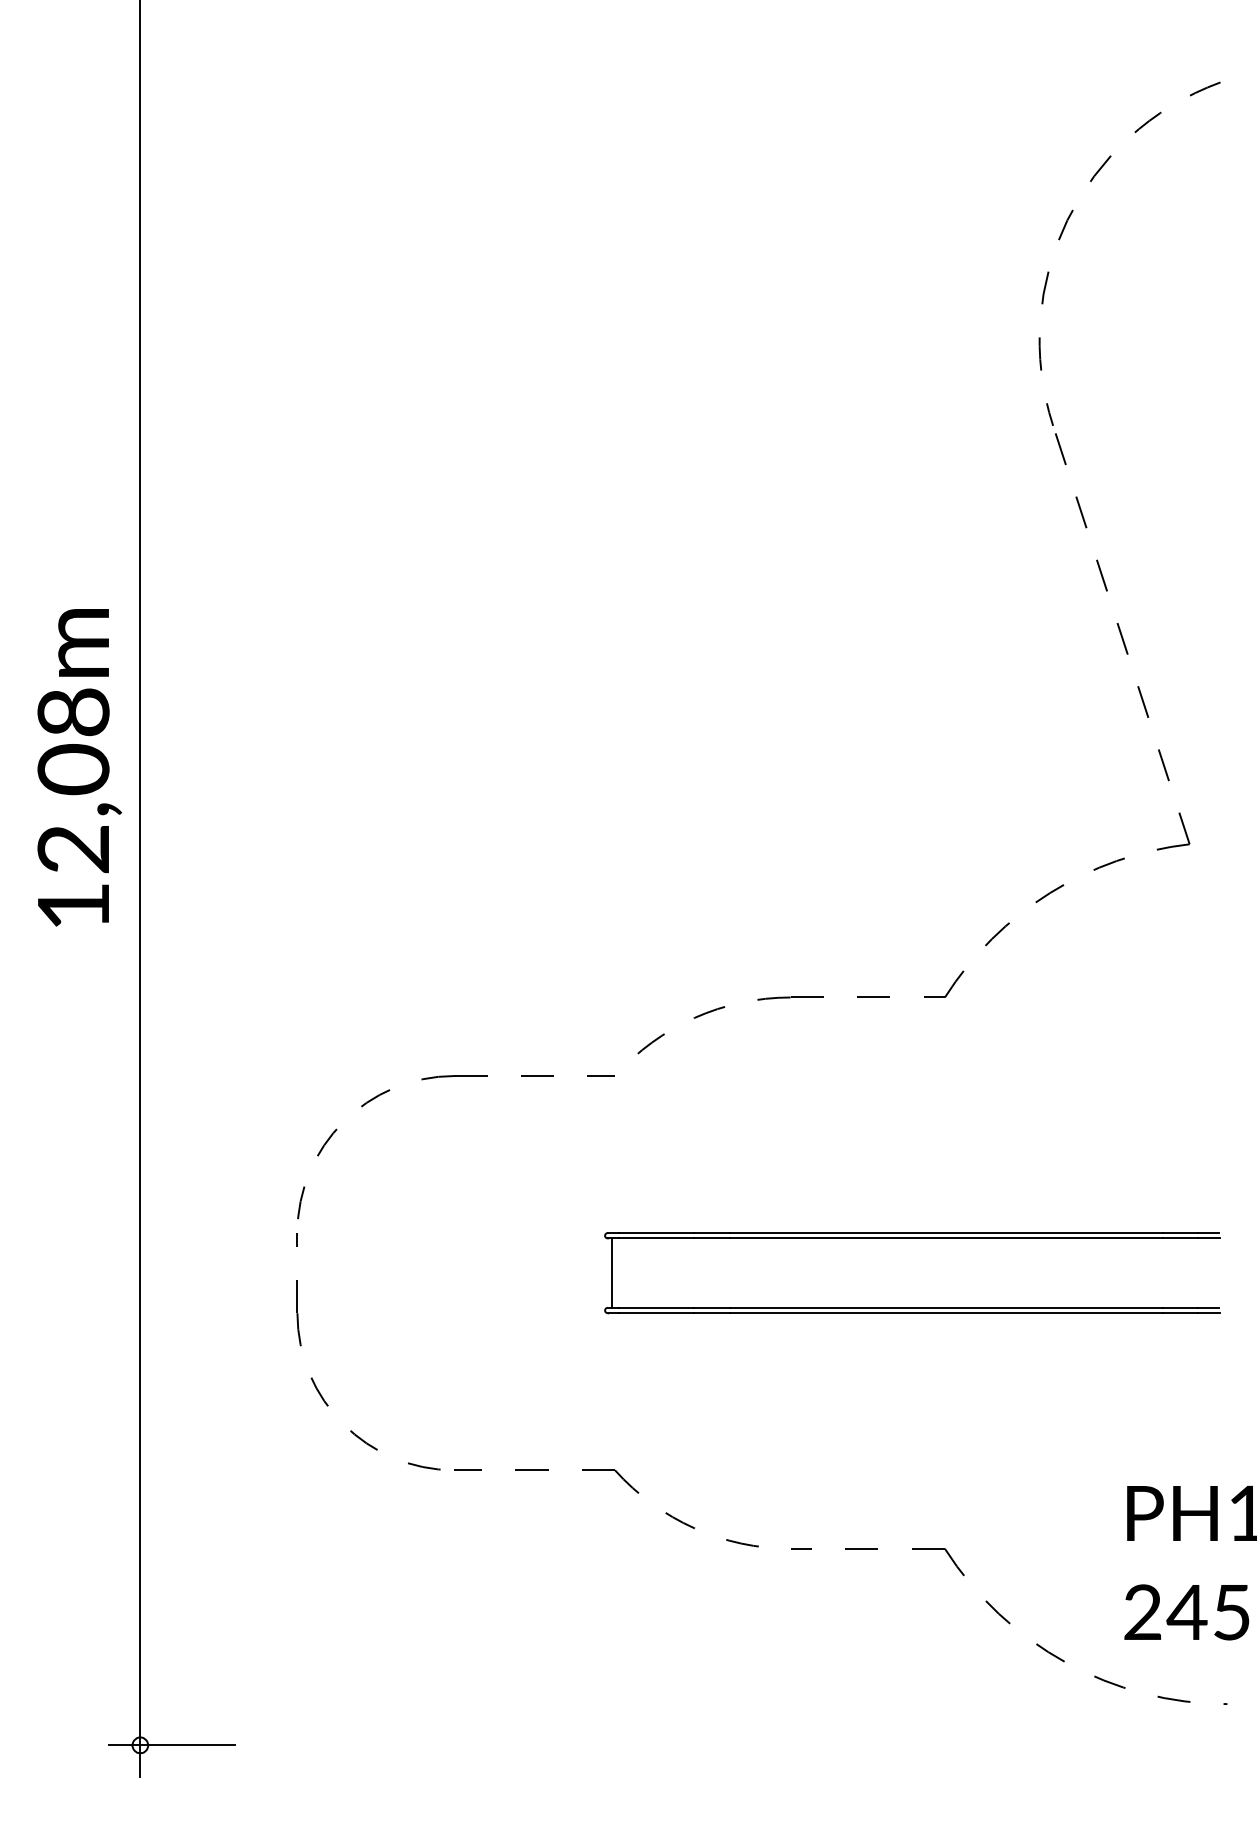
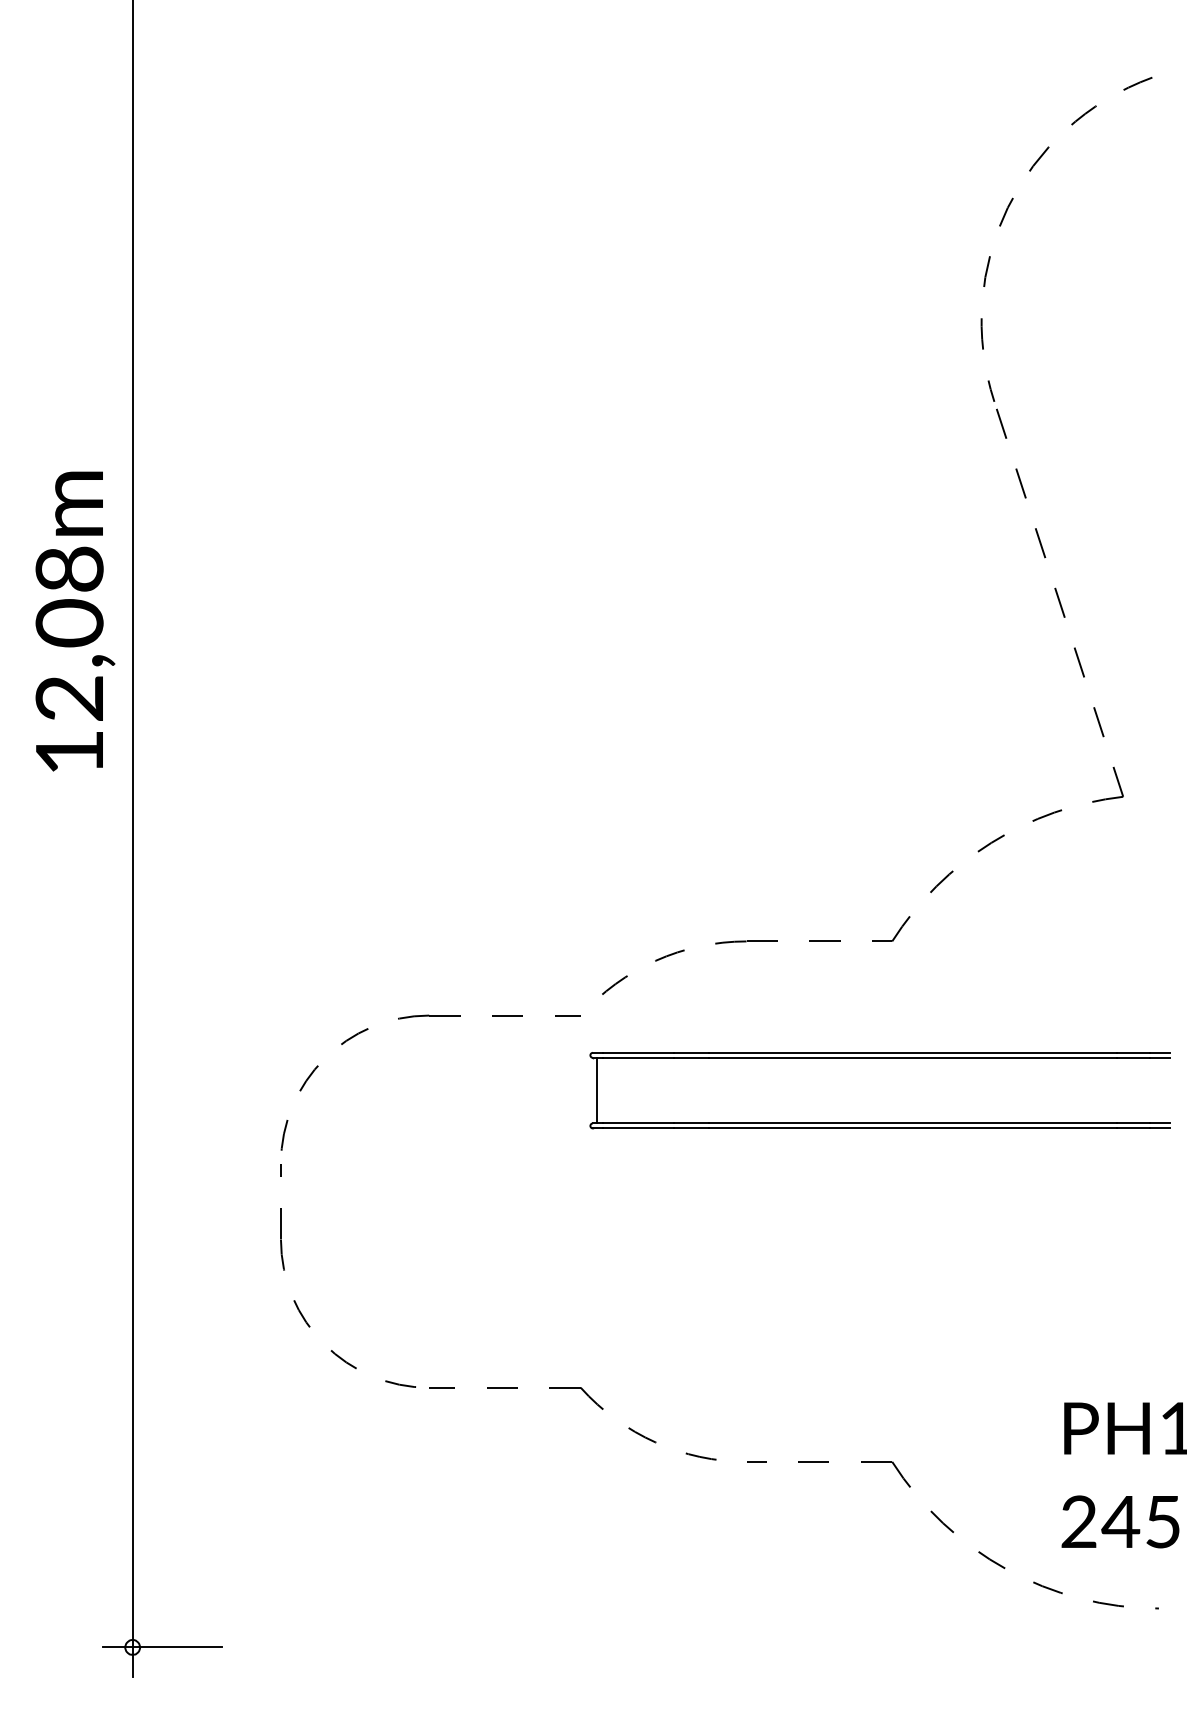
text: (79, 767) -> (75, 621), moved
part: (911, 1239) -> (879, 1058), moved

